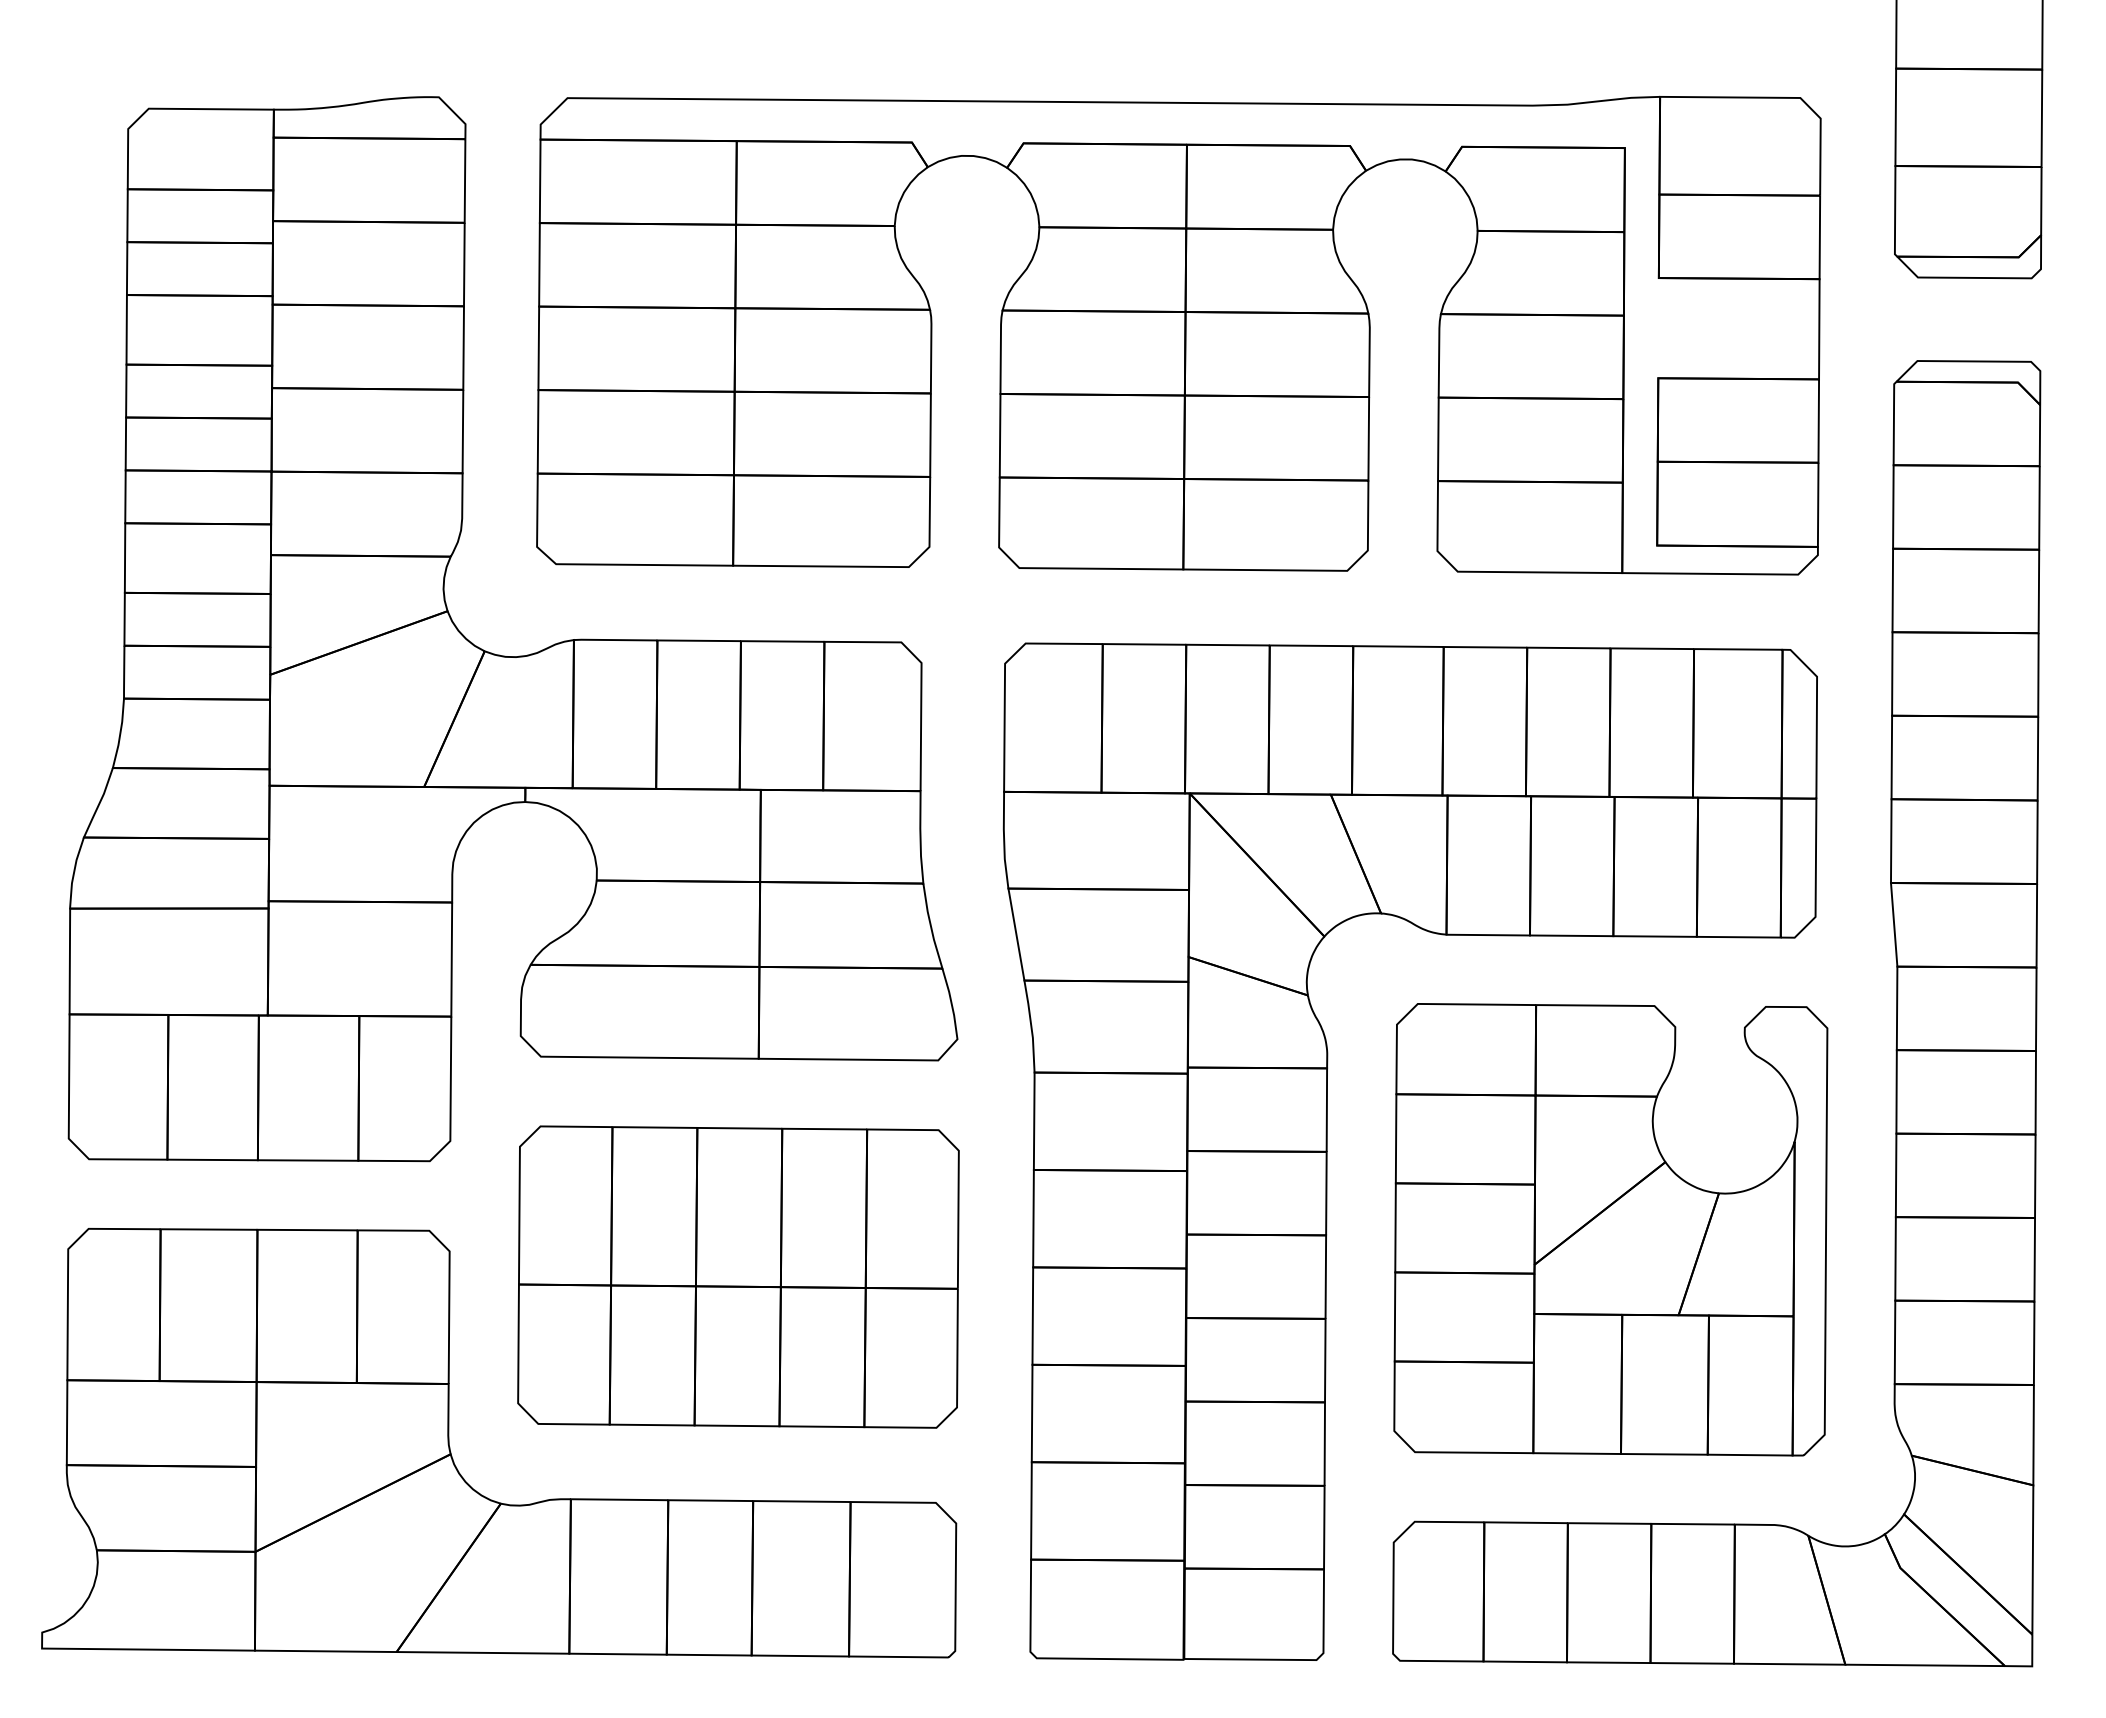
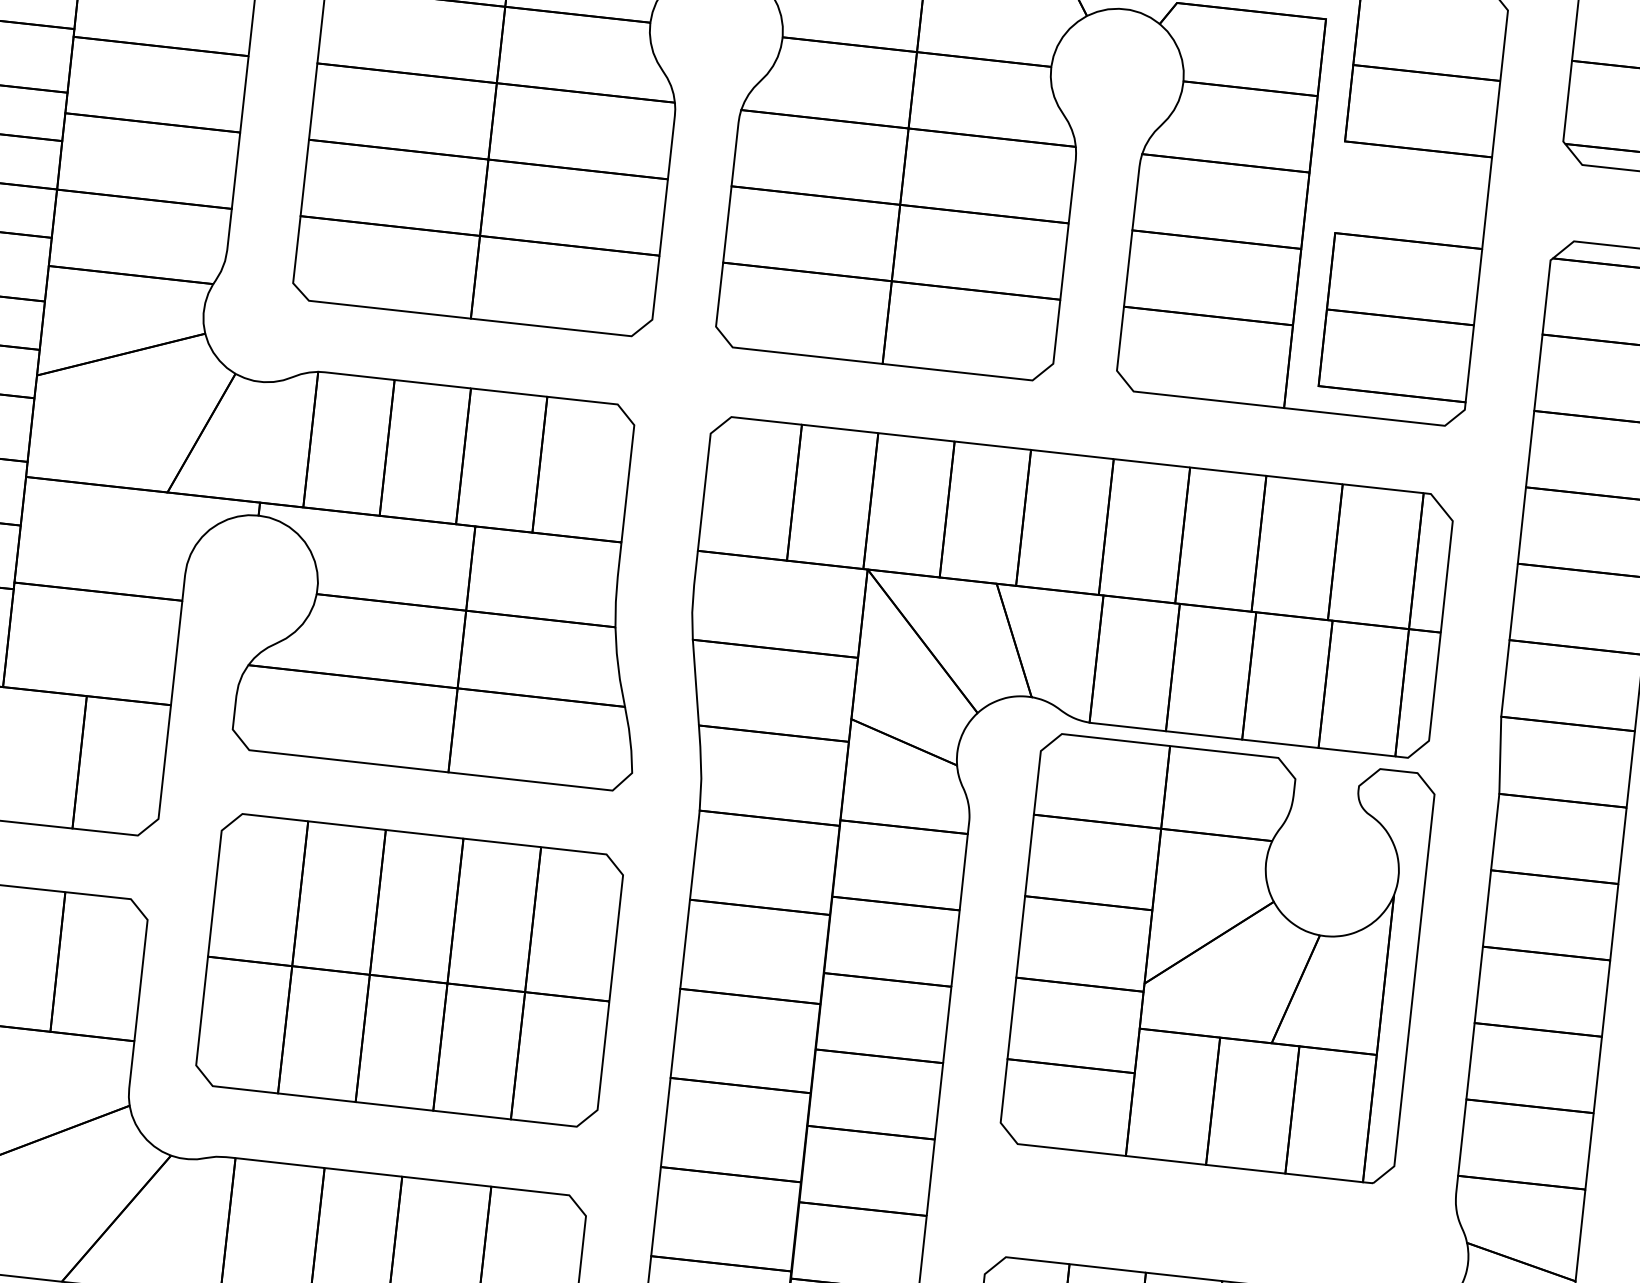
part: (1610, 1229) -> (1217, 958), moved

